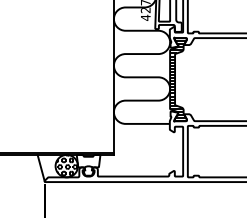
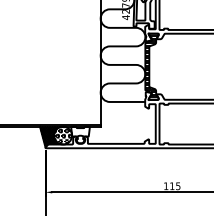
hatch: (52, 167) -> (51, 136), added

